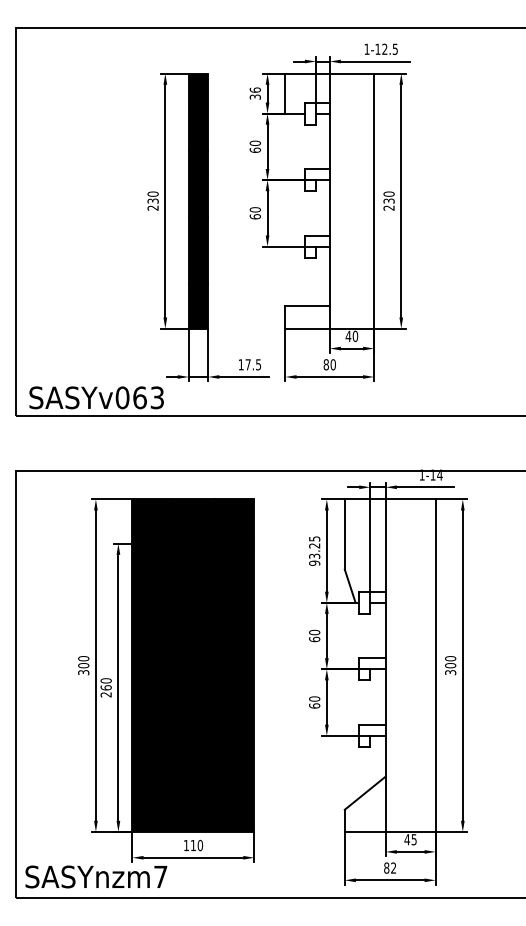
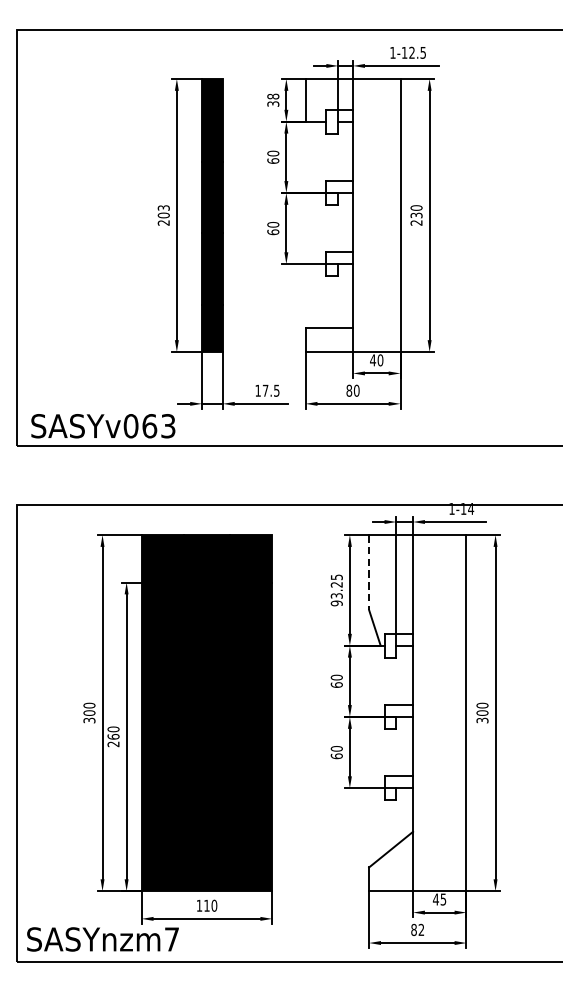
text: (254, 89) -> (272, 95), 36 -> 38
text: (152, 197) -> (163, 211), 230 -> 203
line: (344, 534) -> (368, 572), solid -> dashed

